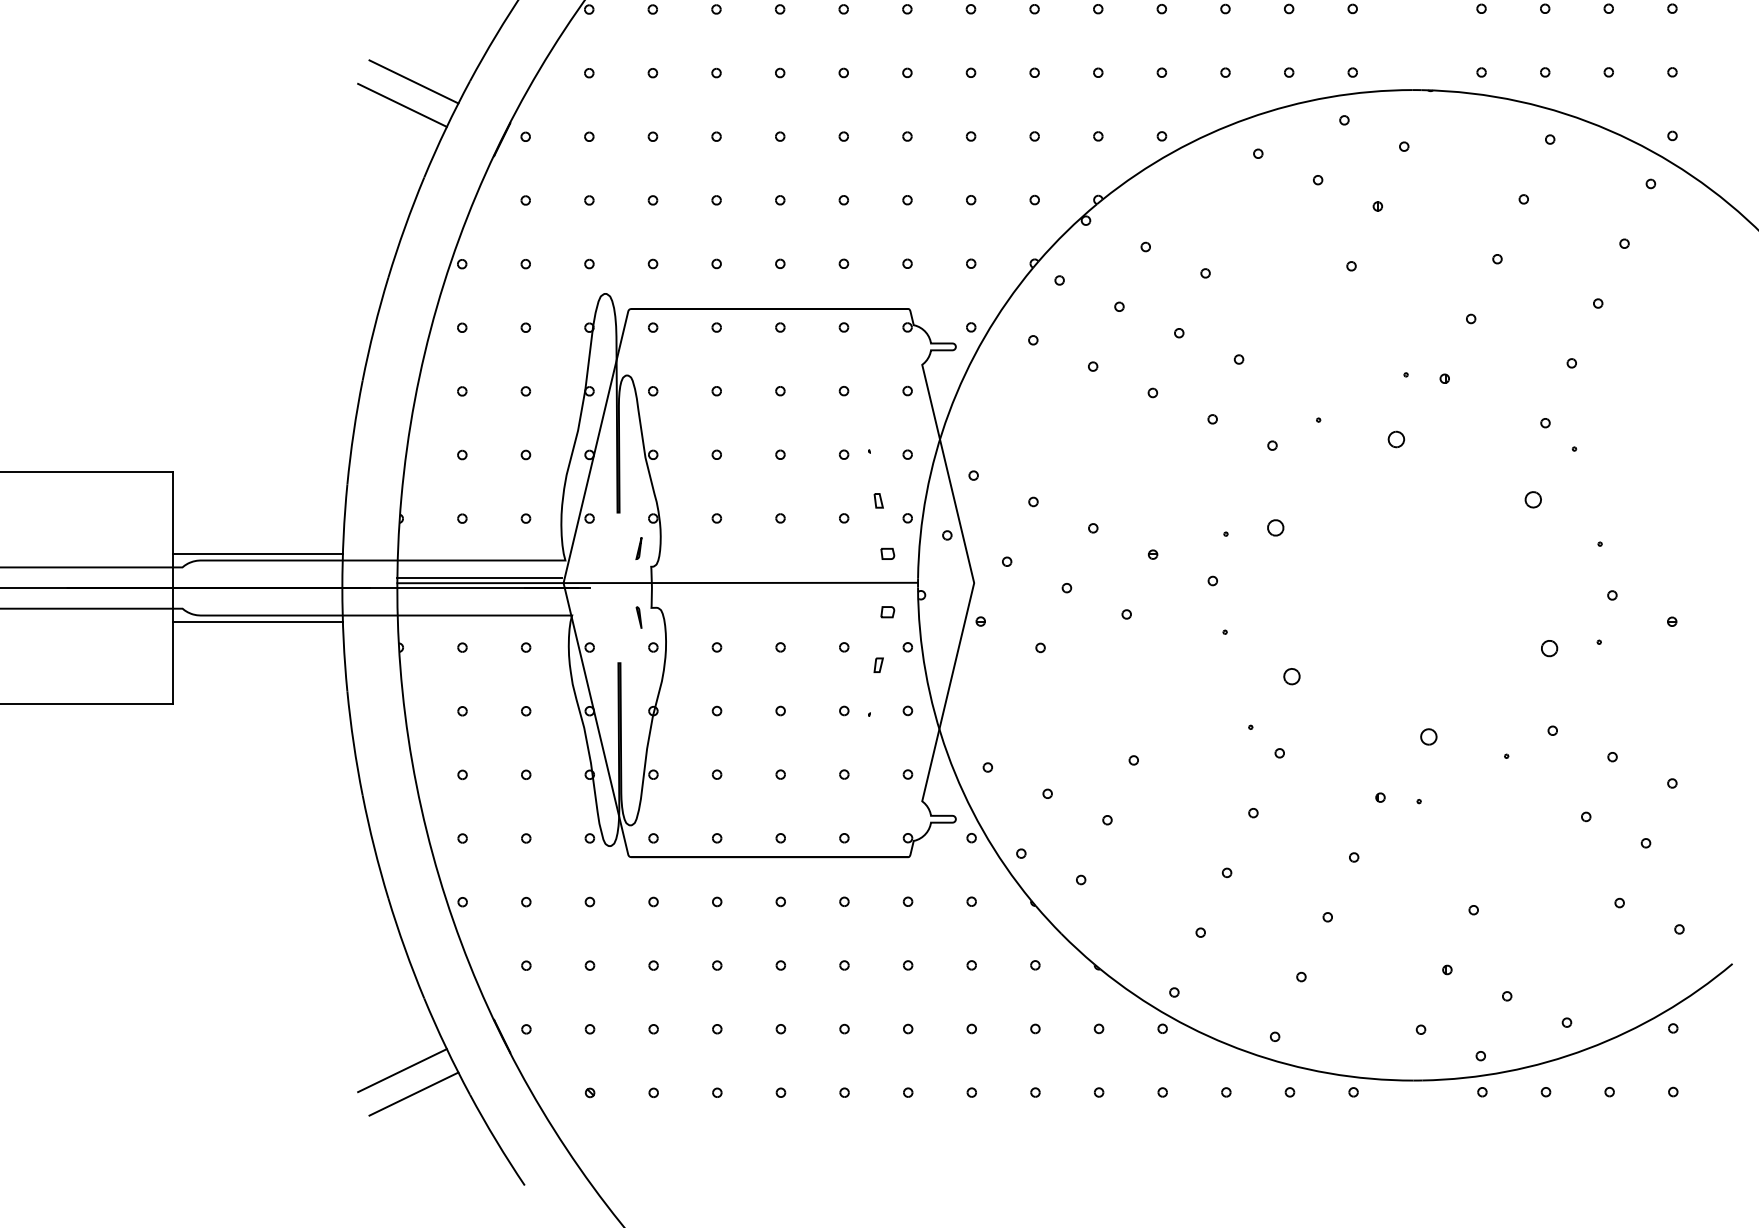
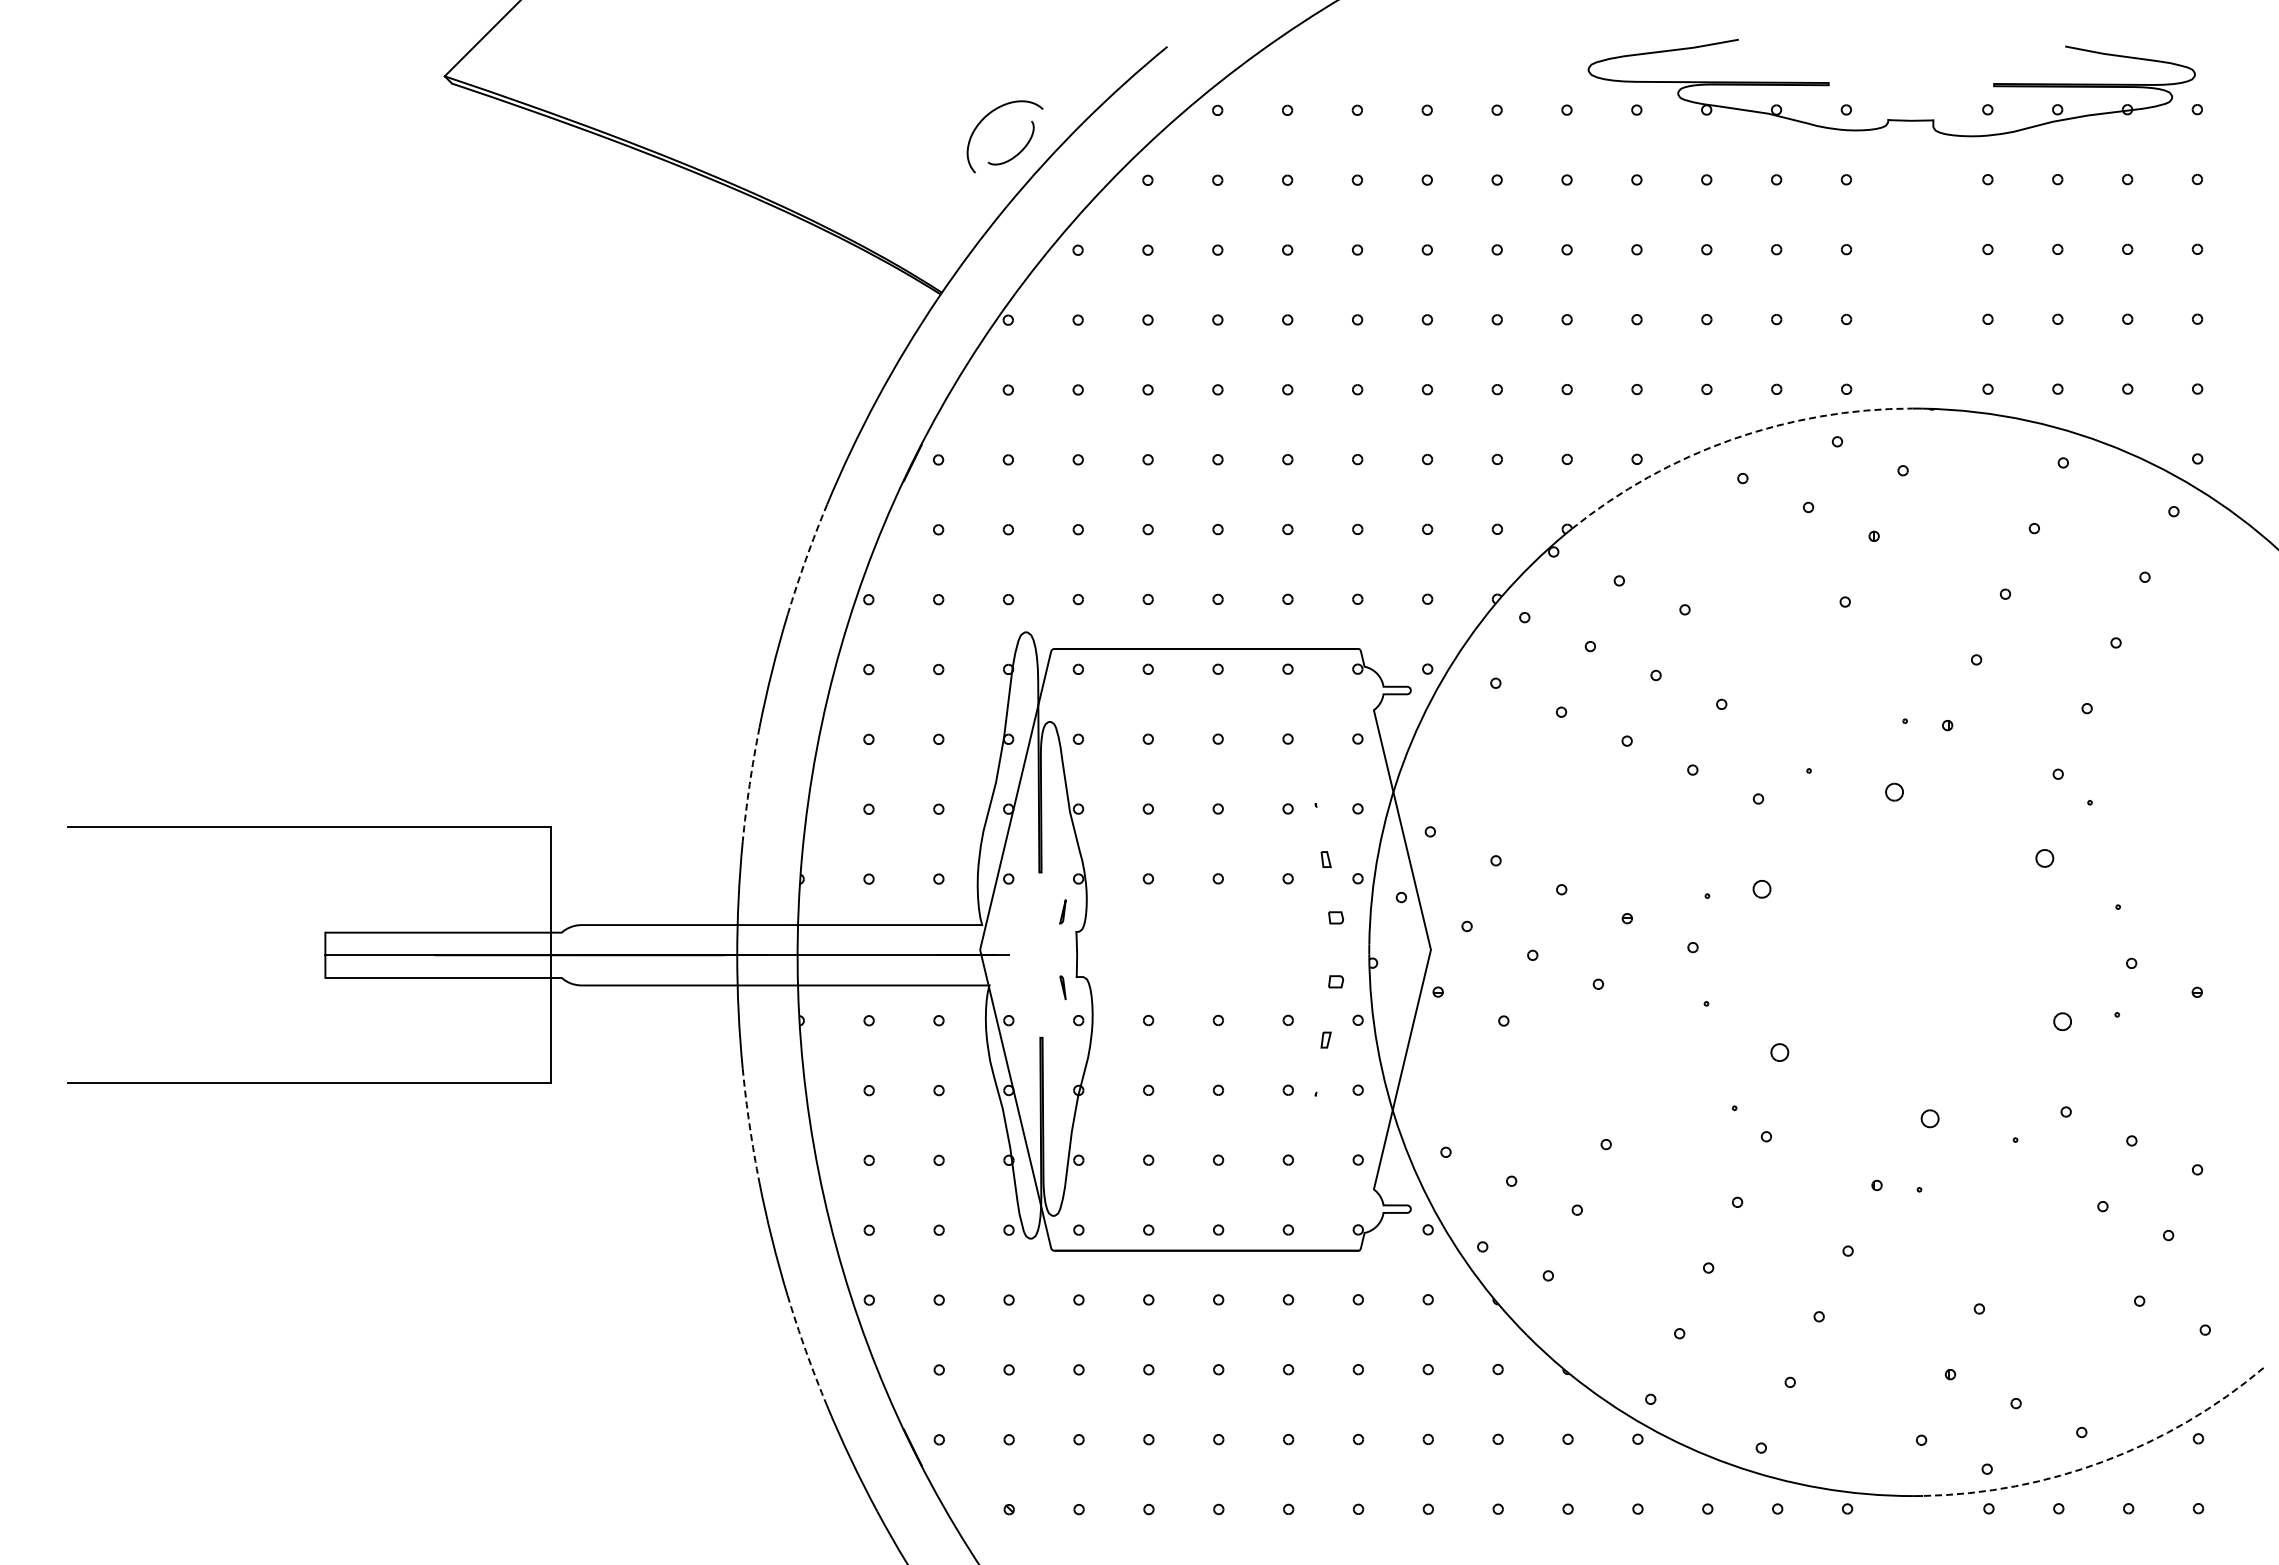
line: (413, 81) -> (815, 399), removed
line: (401, 104) -> (802, 424), removed
arc: (1247, 118) -> (1731, 439), solid -> dashed
arc: (405, 227) -> (806, 559), solid -> dashed
arc: (353, 432) -> (749, 784), solid -> dashed
line: (256, 553) -> (643, 917), removed
line: (479, 578) -> (887, 944), removed
line: (657, 582) -> (1083, 949), removed
line: (256, 622) -> (643, 993), removed
arc: (353, 743) -> (749, 1125), solid -> dashed
arc: (405, 948) -> (806, 1351), solid -> dashed
arc: (1587, 1049) -> (2104, 1461), solid -> dashed
line: (401, 1070) -> (802, 1484), removed
line: (413, 1093) -> (815, 1510), removed

